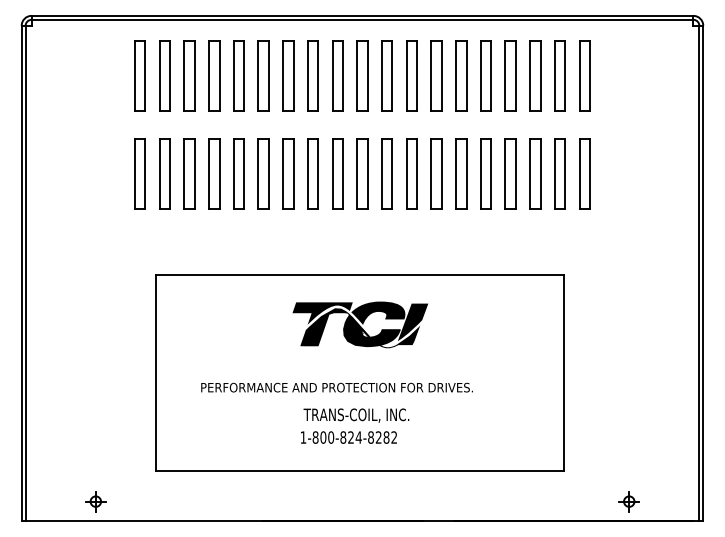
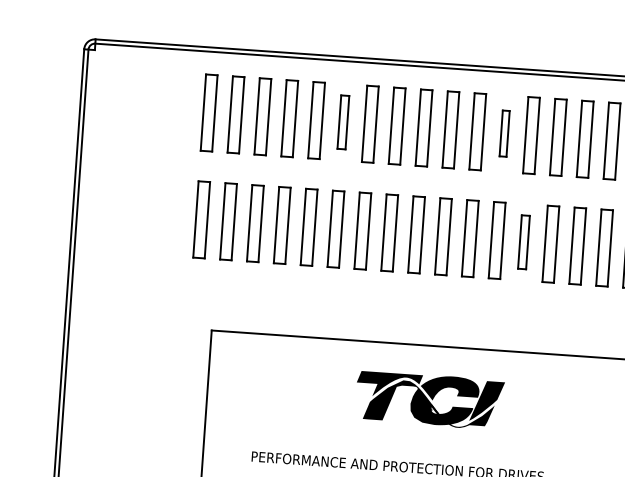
part: (263, 75) -> (343, 121), size x0.7
part: (411, 75) -> (504, 133), size x0.6
part: (436, 173) -> (523, 241), size x0.7

